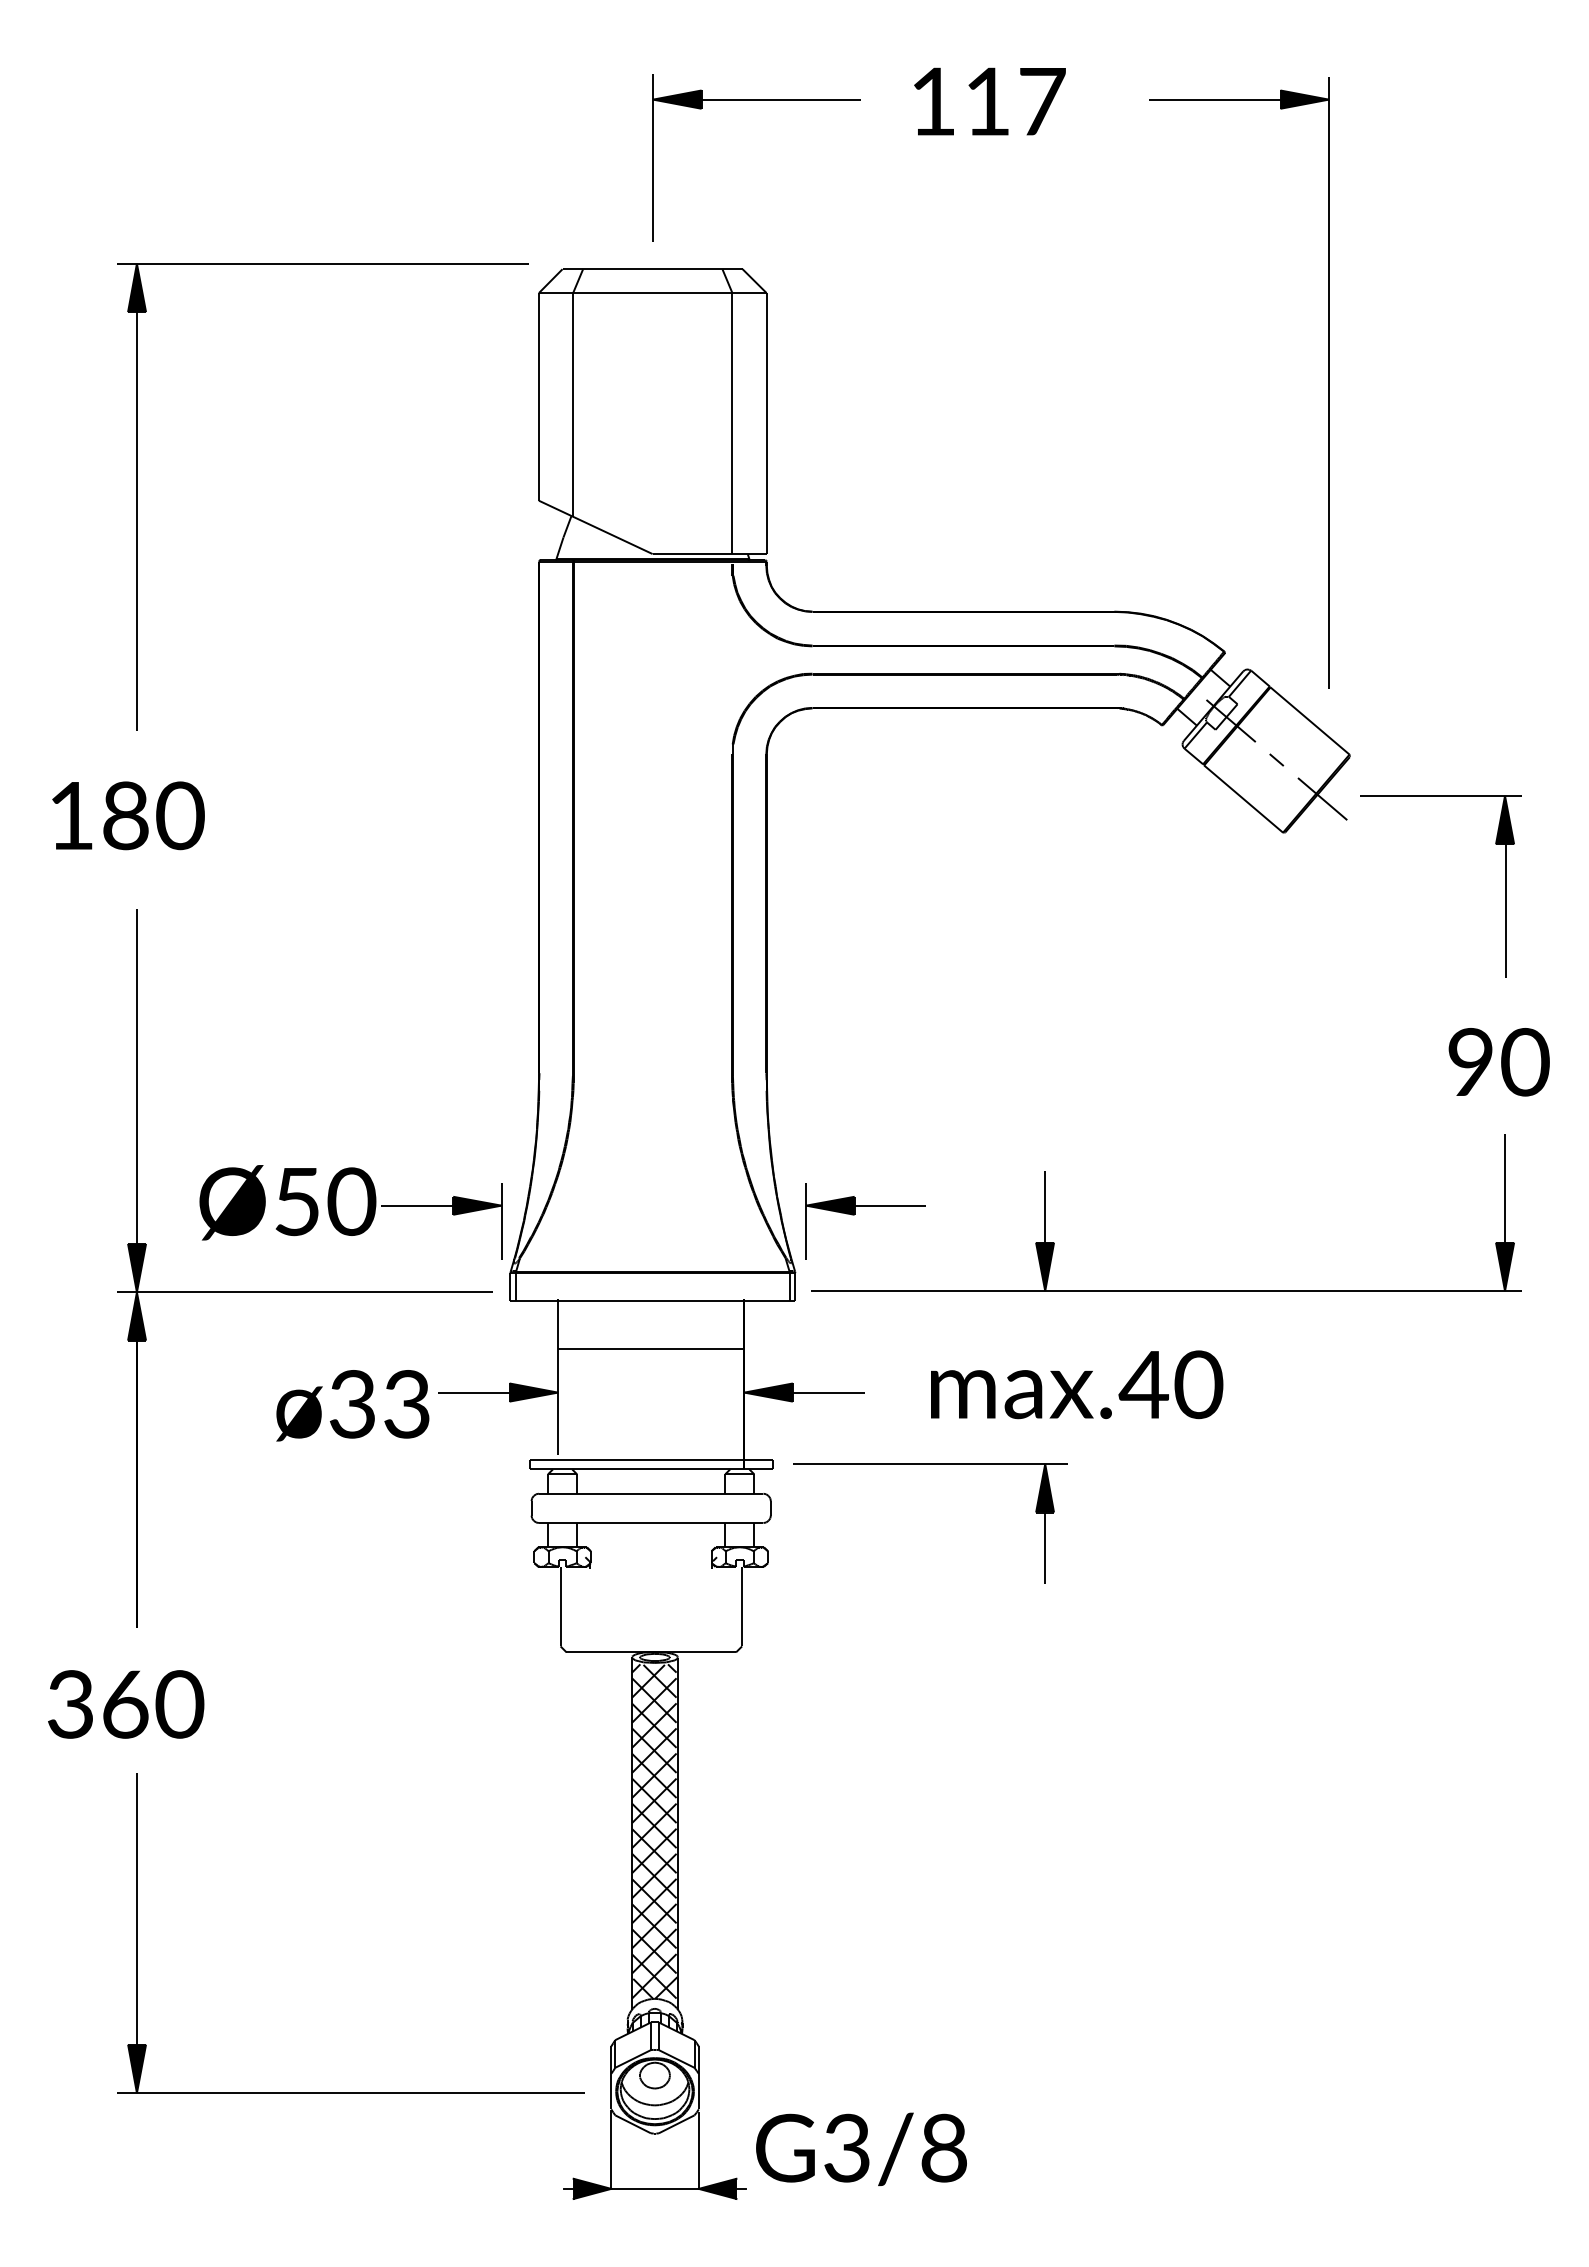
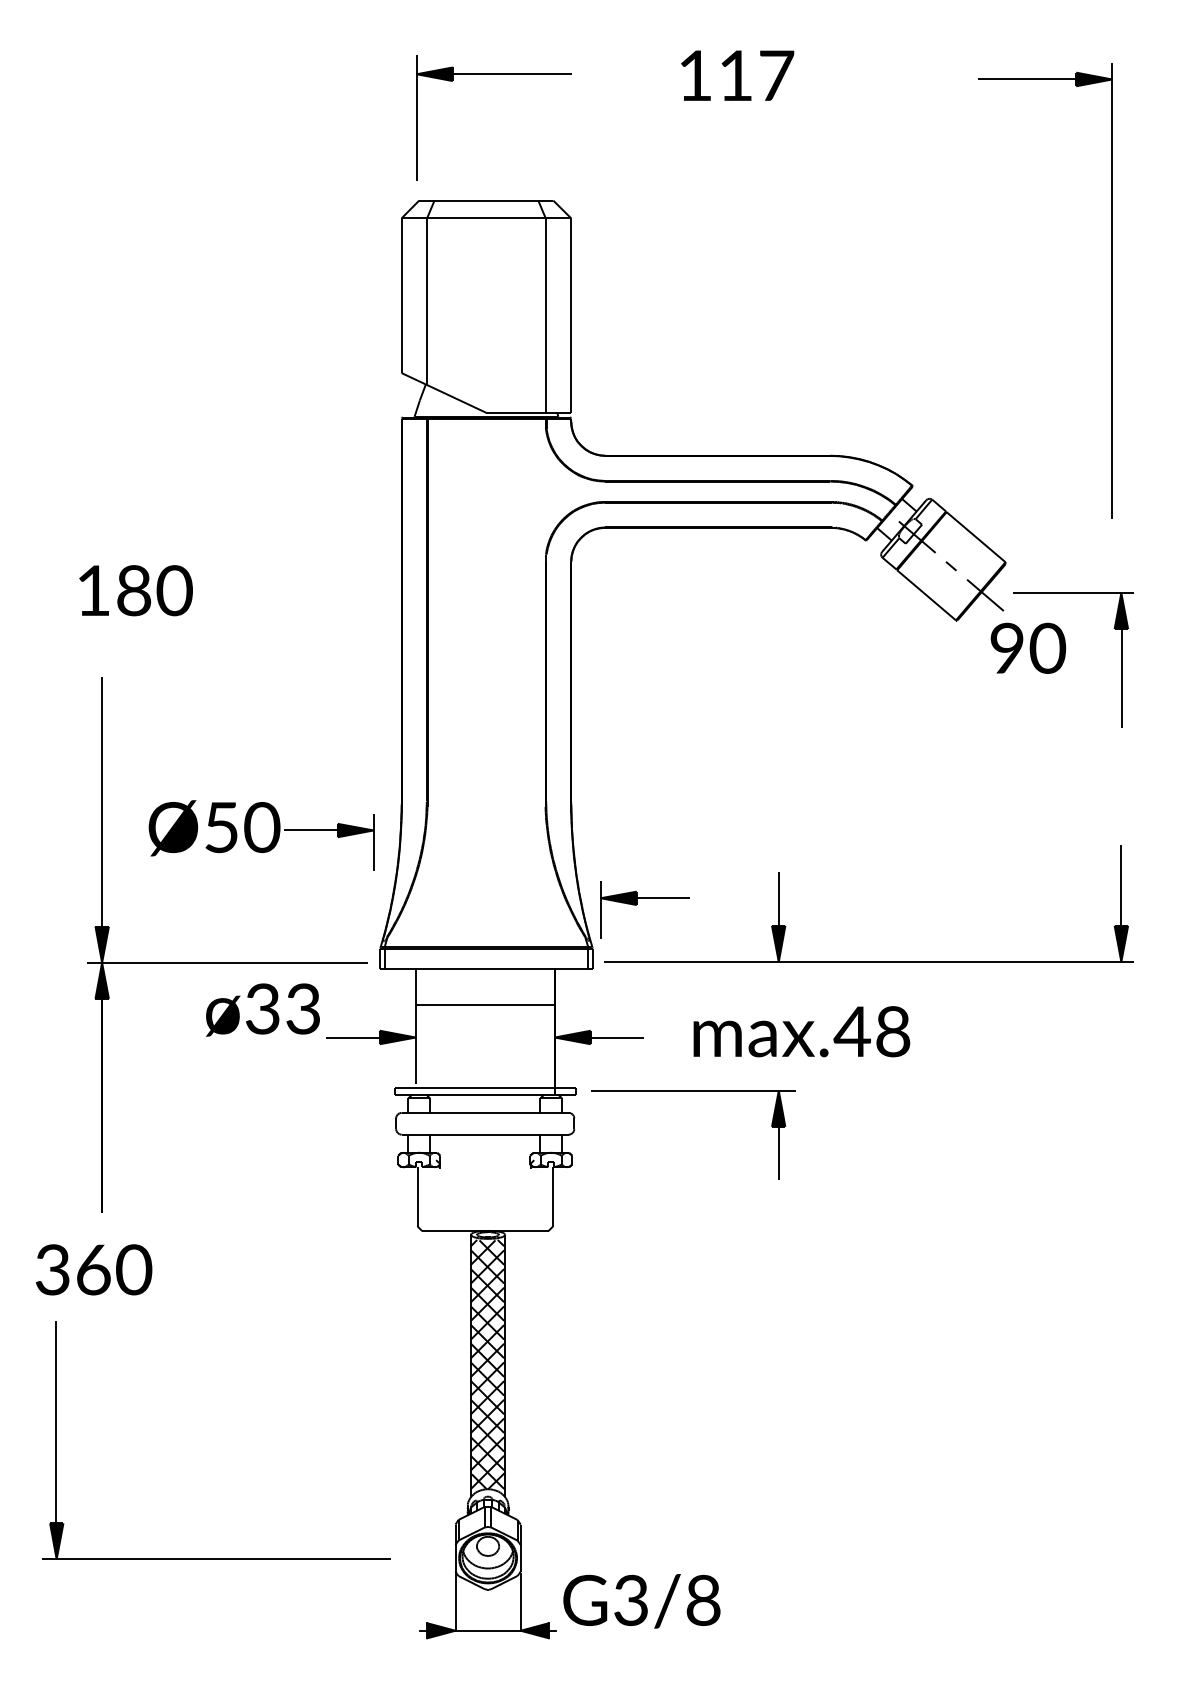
part: (756, 100) -> (493, 74), moved
part: (1328, 382) -> (1112, 290), moved
part: (137, 496) -> (102, 369), removed
text: (128, 815) -> (136, 590), moved
text: (1498, 1062) -> (1027, 648), moved
part: (350, 1212) -> (261, 835), moved
text: (1198, 1384) -> (892, 1031), max.40 -> max.48
text: (352, 1405) -> (262, 1009), moved
part: (350, 2092) -> (215, 1558), moved

